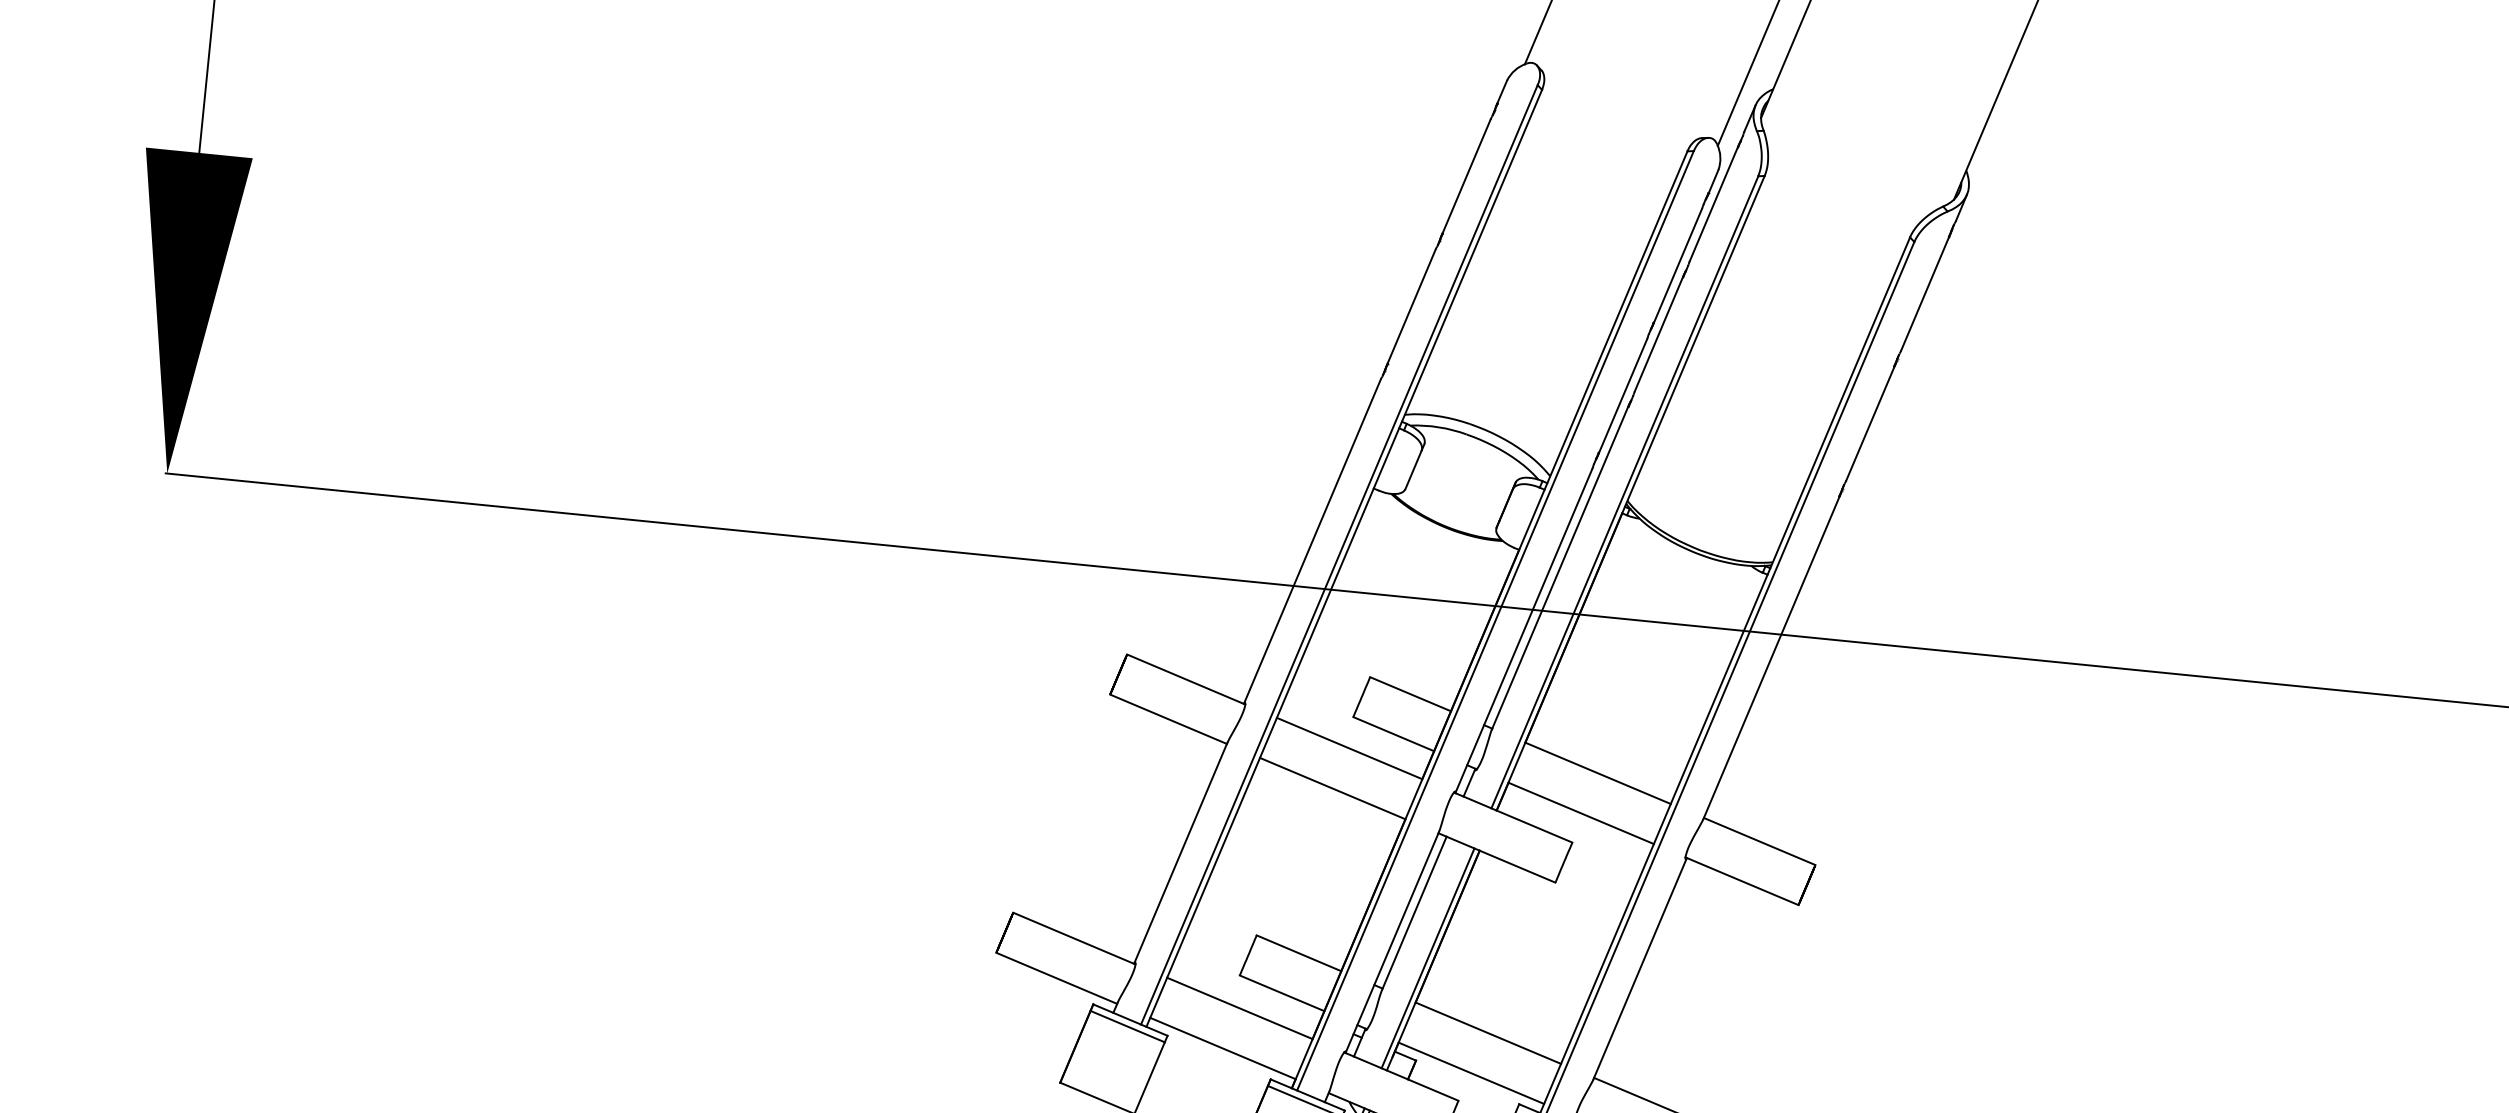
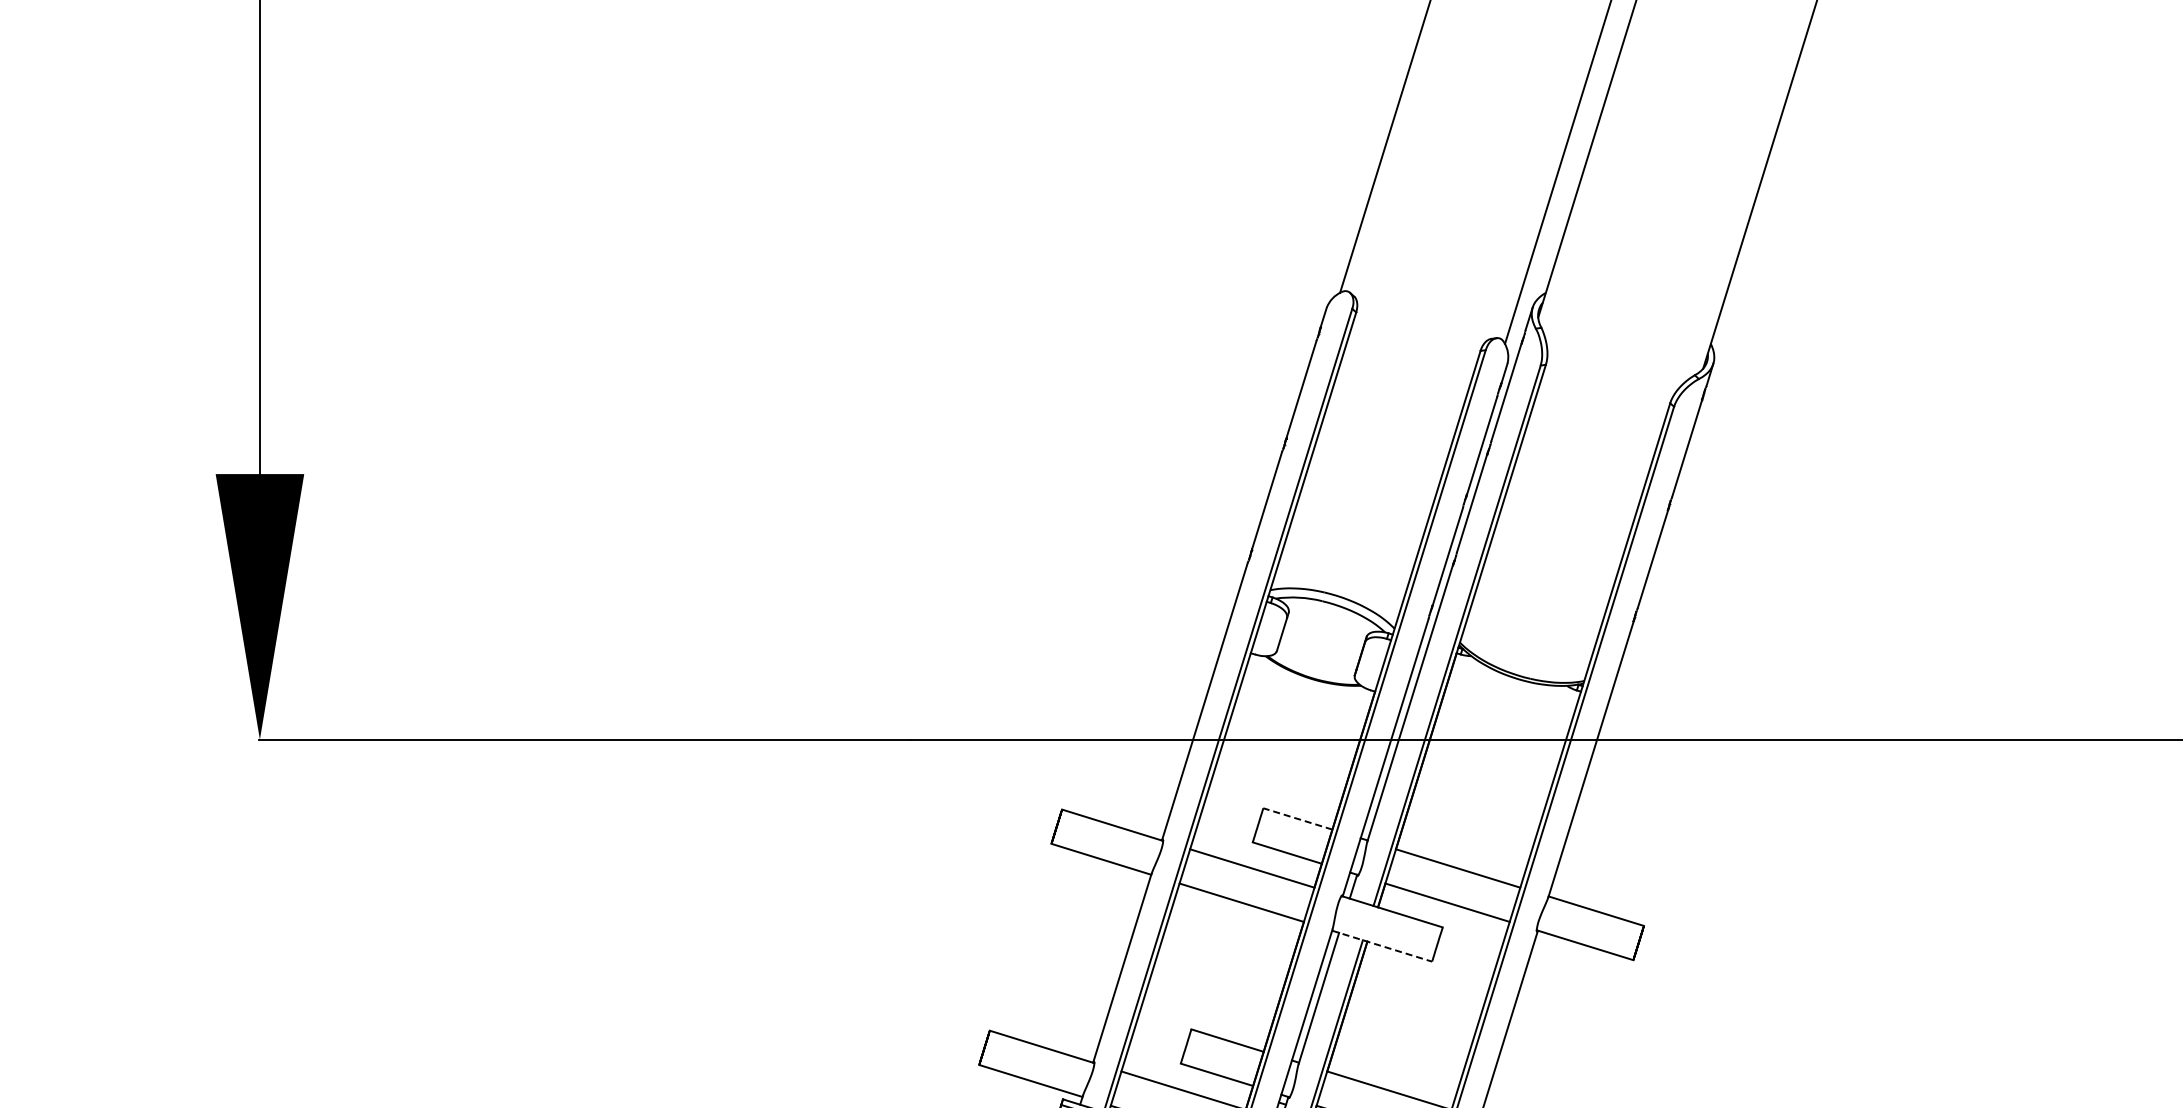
line: (1410, 693) -> (1297, 818), solid -> dashed
line: (1497, 858) -> (1382, 946), solid -> dashed

